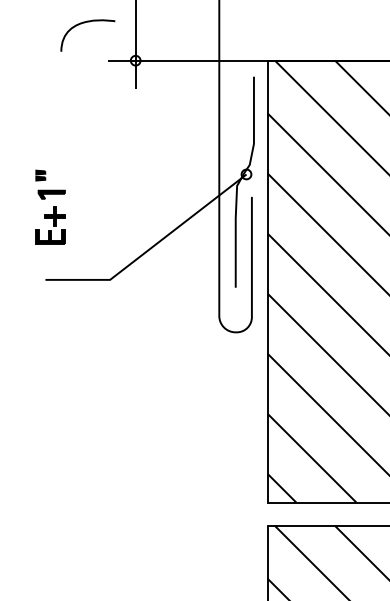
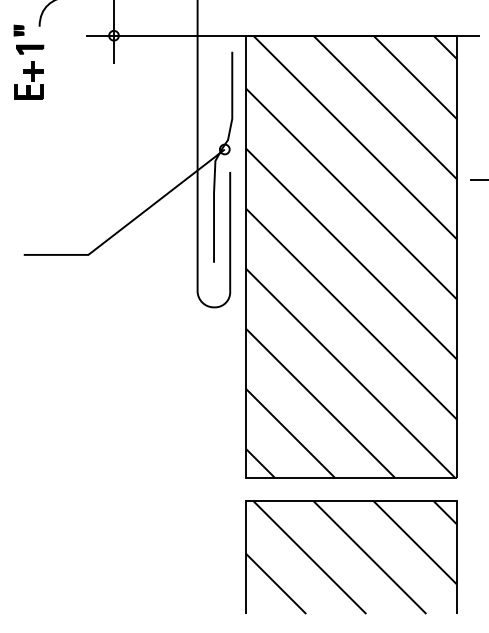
part: (50, 206) -> (28, 61), moved

